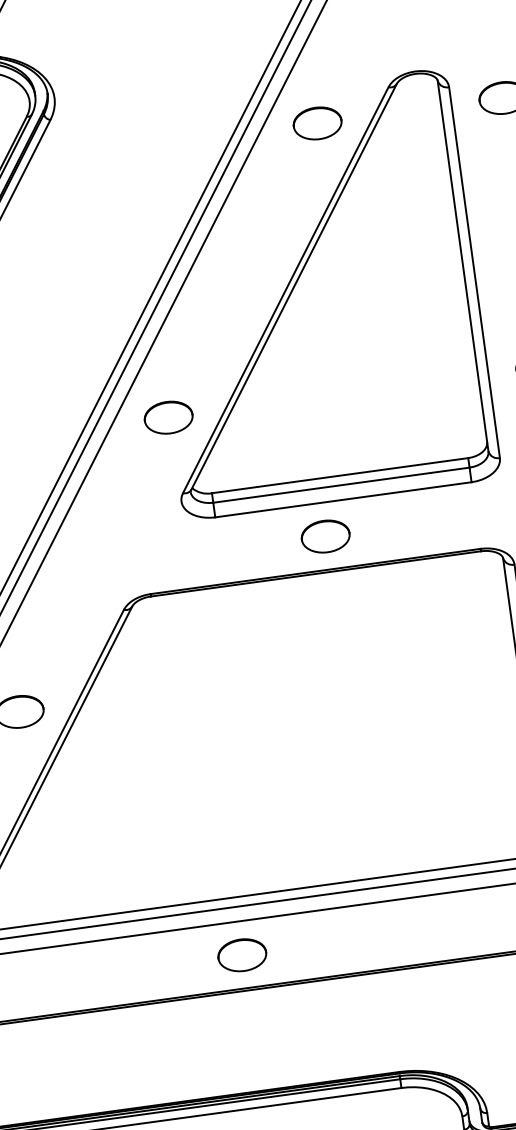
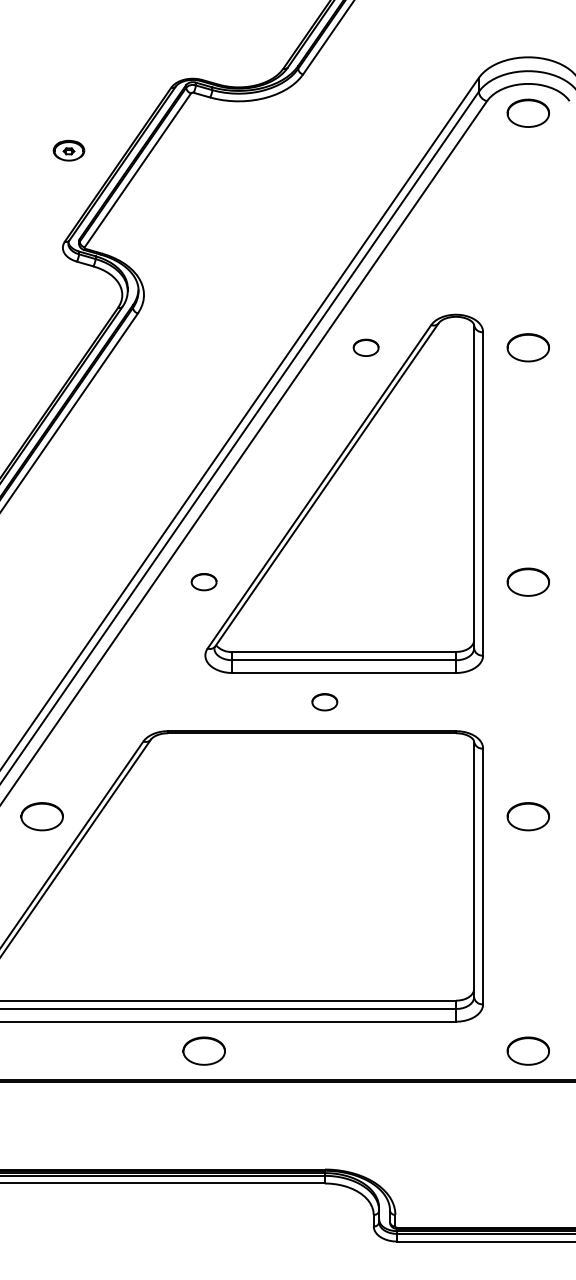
part: (316, 123) -> (365, 347), size x0.6
part: (167, 416) -> (203, 581), size x0.6
part: (325, 535) -> (324, 701), size x0.6

